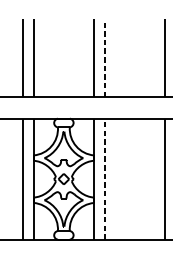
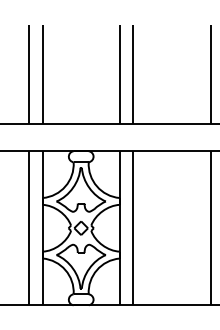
line: (104, 58) -> (133, 74), dashed -> solid
line: (104, 178) -> (133, 227), dashed -> solid

